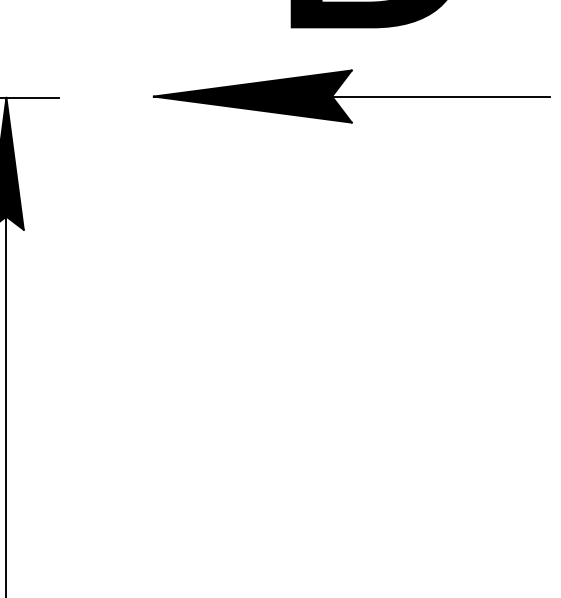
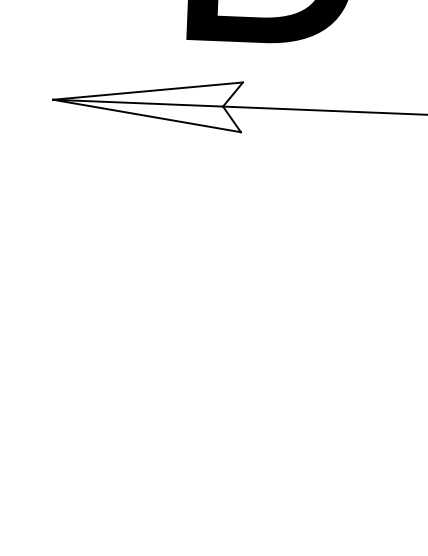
fill: (252, 96) -> (147, 103), removed

